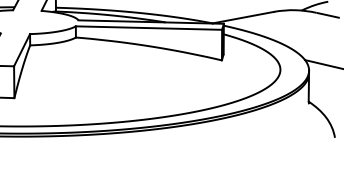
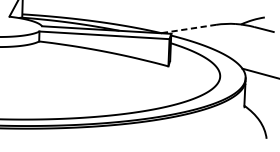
line: (243, 17) -> (188, 28), solid -> dashed

